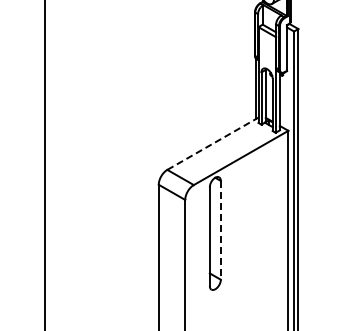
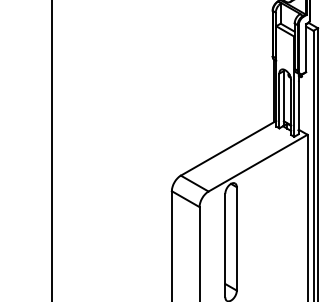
line: (212, 143) -> (228, 148), dashed -> solid
line: (220, 230) -> (236, 239), dashed -> solid

